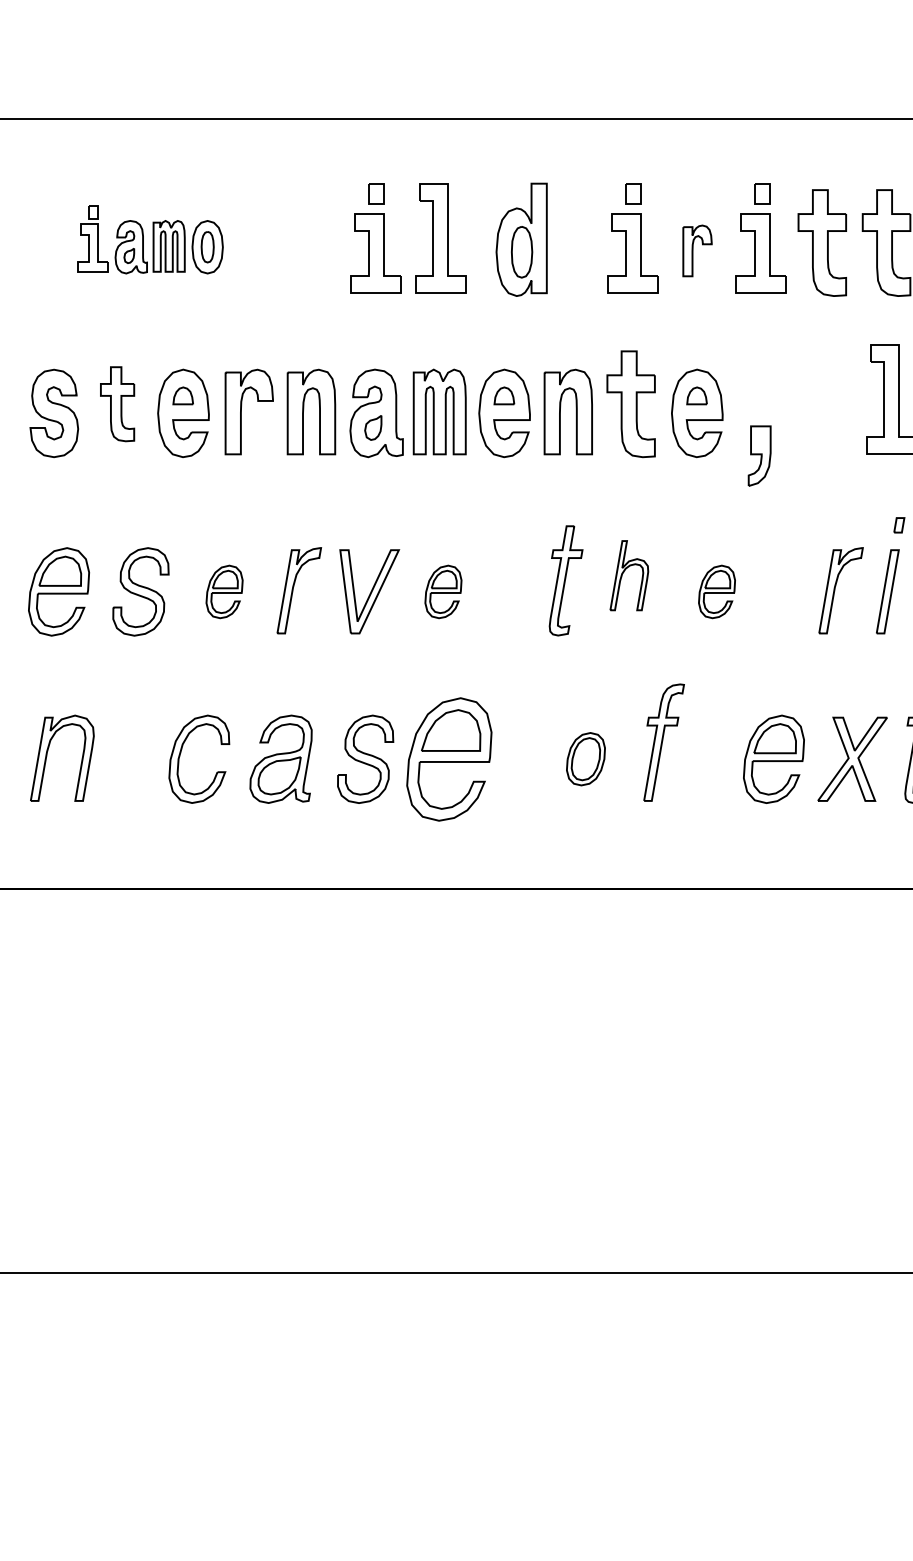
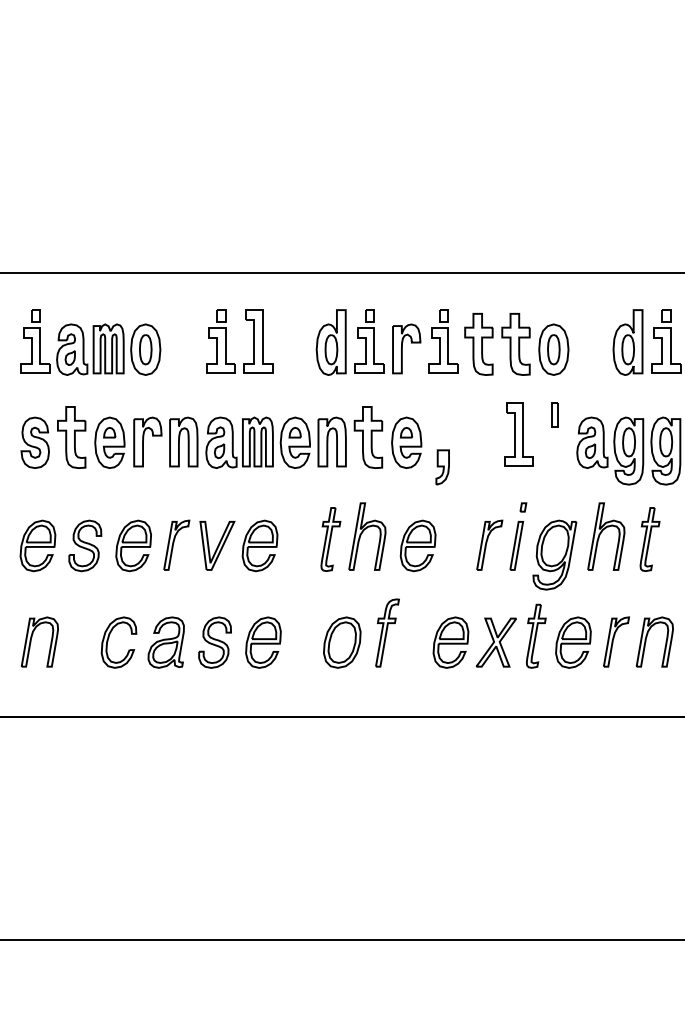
part: (149, 239) -> (90, 342), size x1.67
part: (520, 239) -> (330, 342), moved
part: (696, 250) -> (406, 348), size x1.67
part: (117, 404) -> (71, 437), size x1.43
part: (629, 575) -> (367, 536), size x1.67
part: (224, 591) -> (133, 545), size x1.67
part: (442, 591) -> (259, 545), size x1.67
part: (716, 591) -> (417, 545), size x1.67
part: (449, 759) -> (263, 642), size x0.71
part: (586, 759) -> (342, 642), size x1.67

